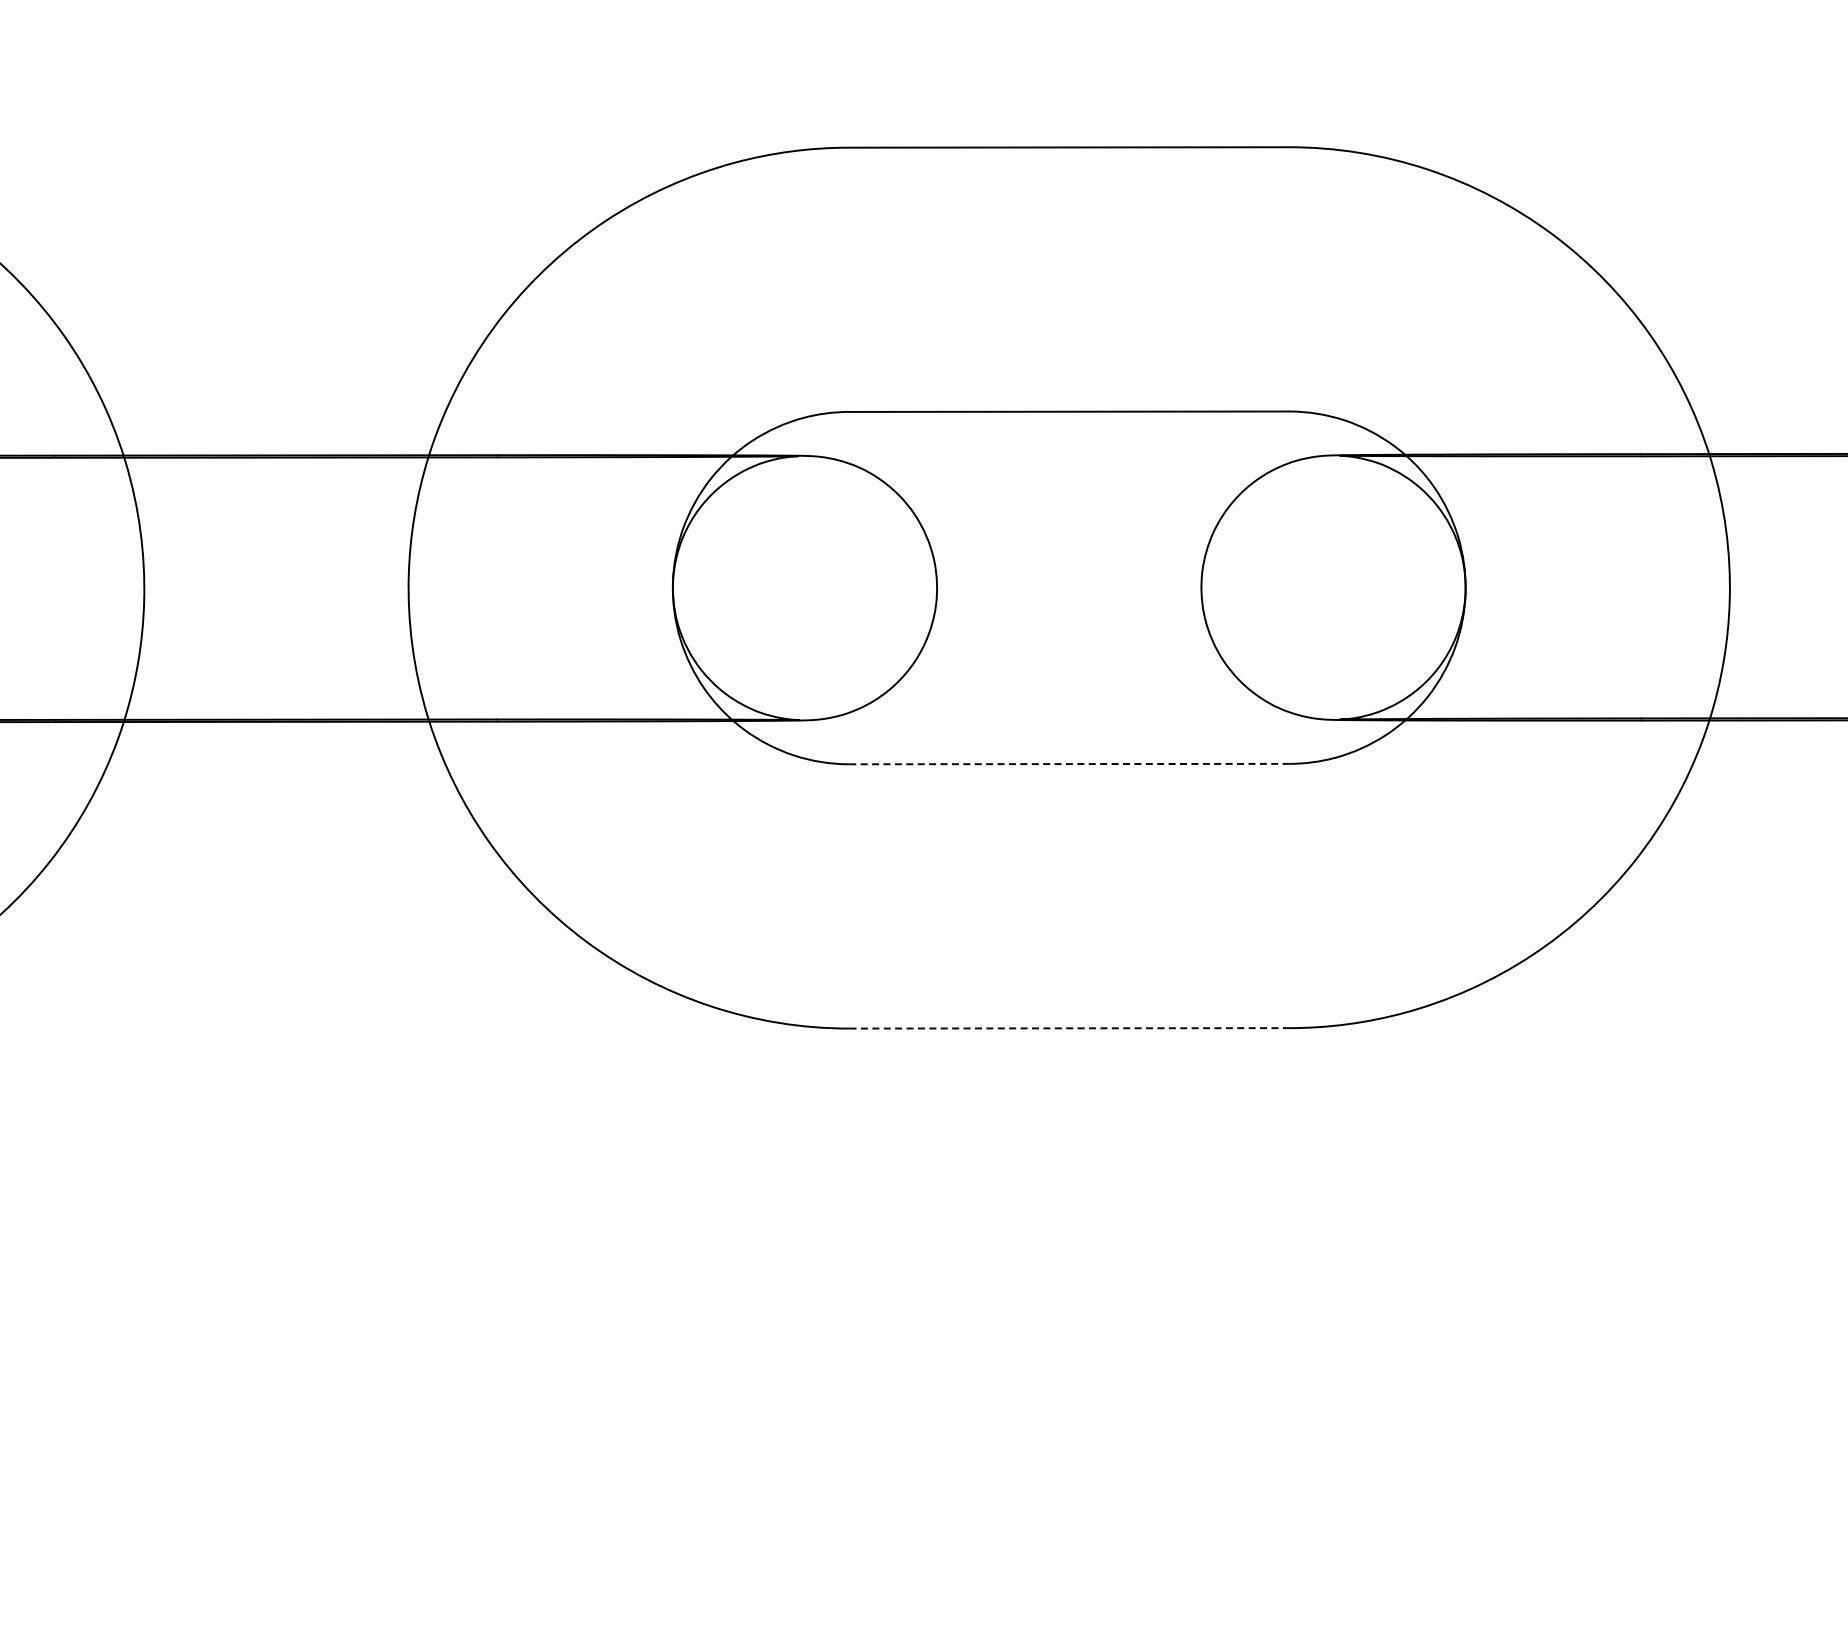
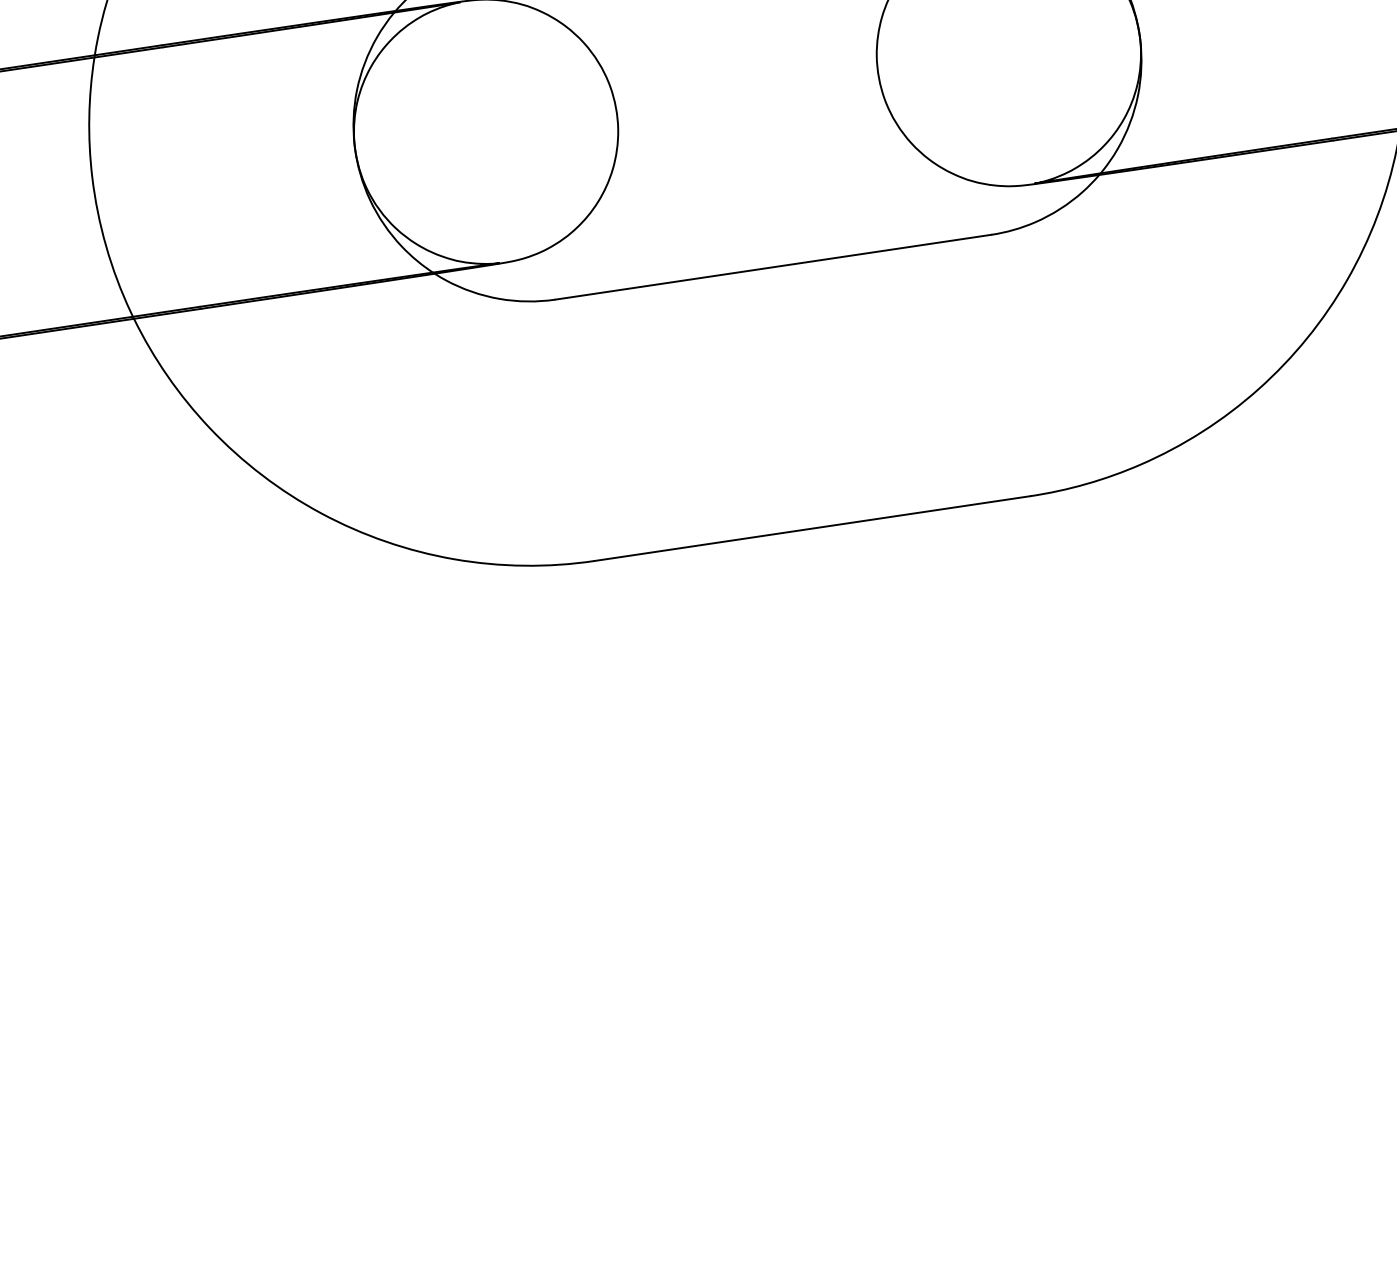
line: (1068, 764) -> (772, 267), dashed -> solid
line: (1069, 1028) -> (812, 528), dashed -> solid

